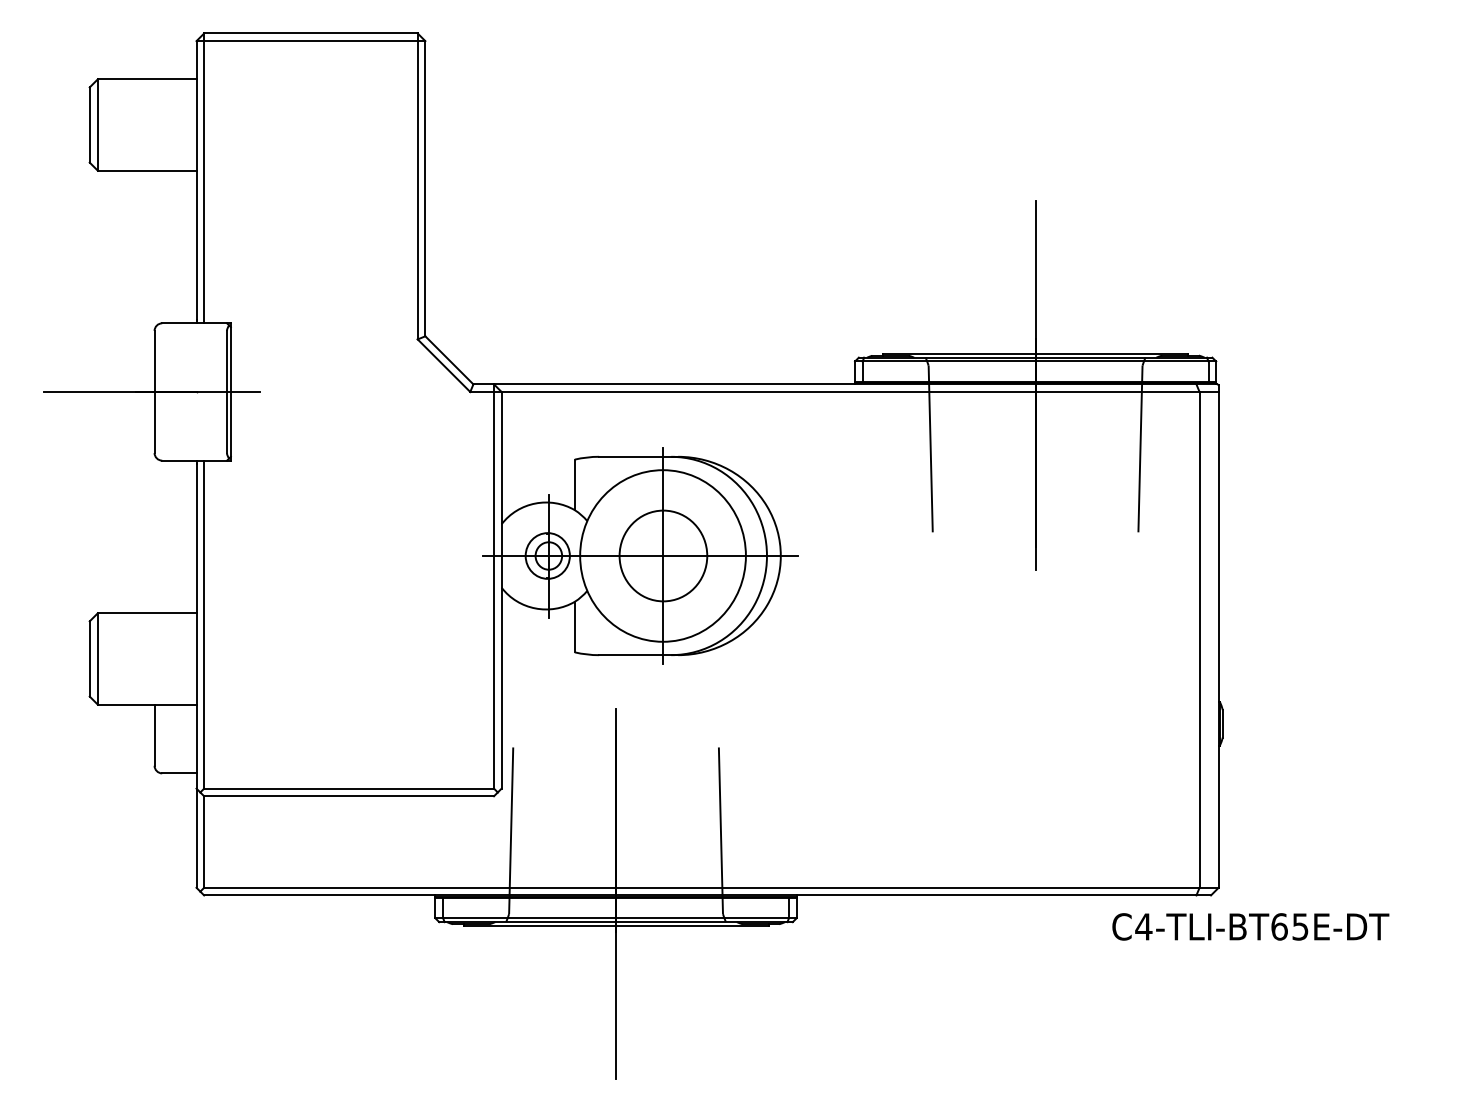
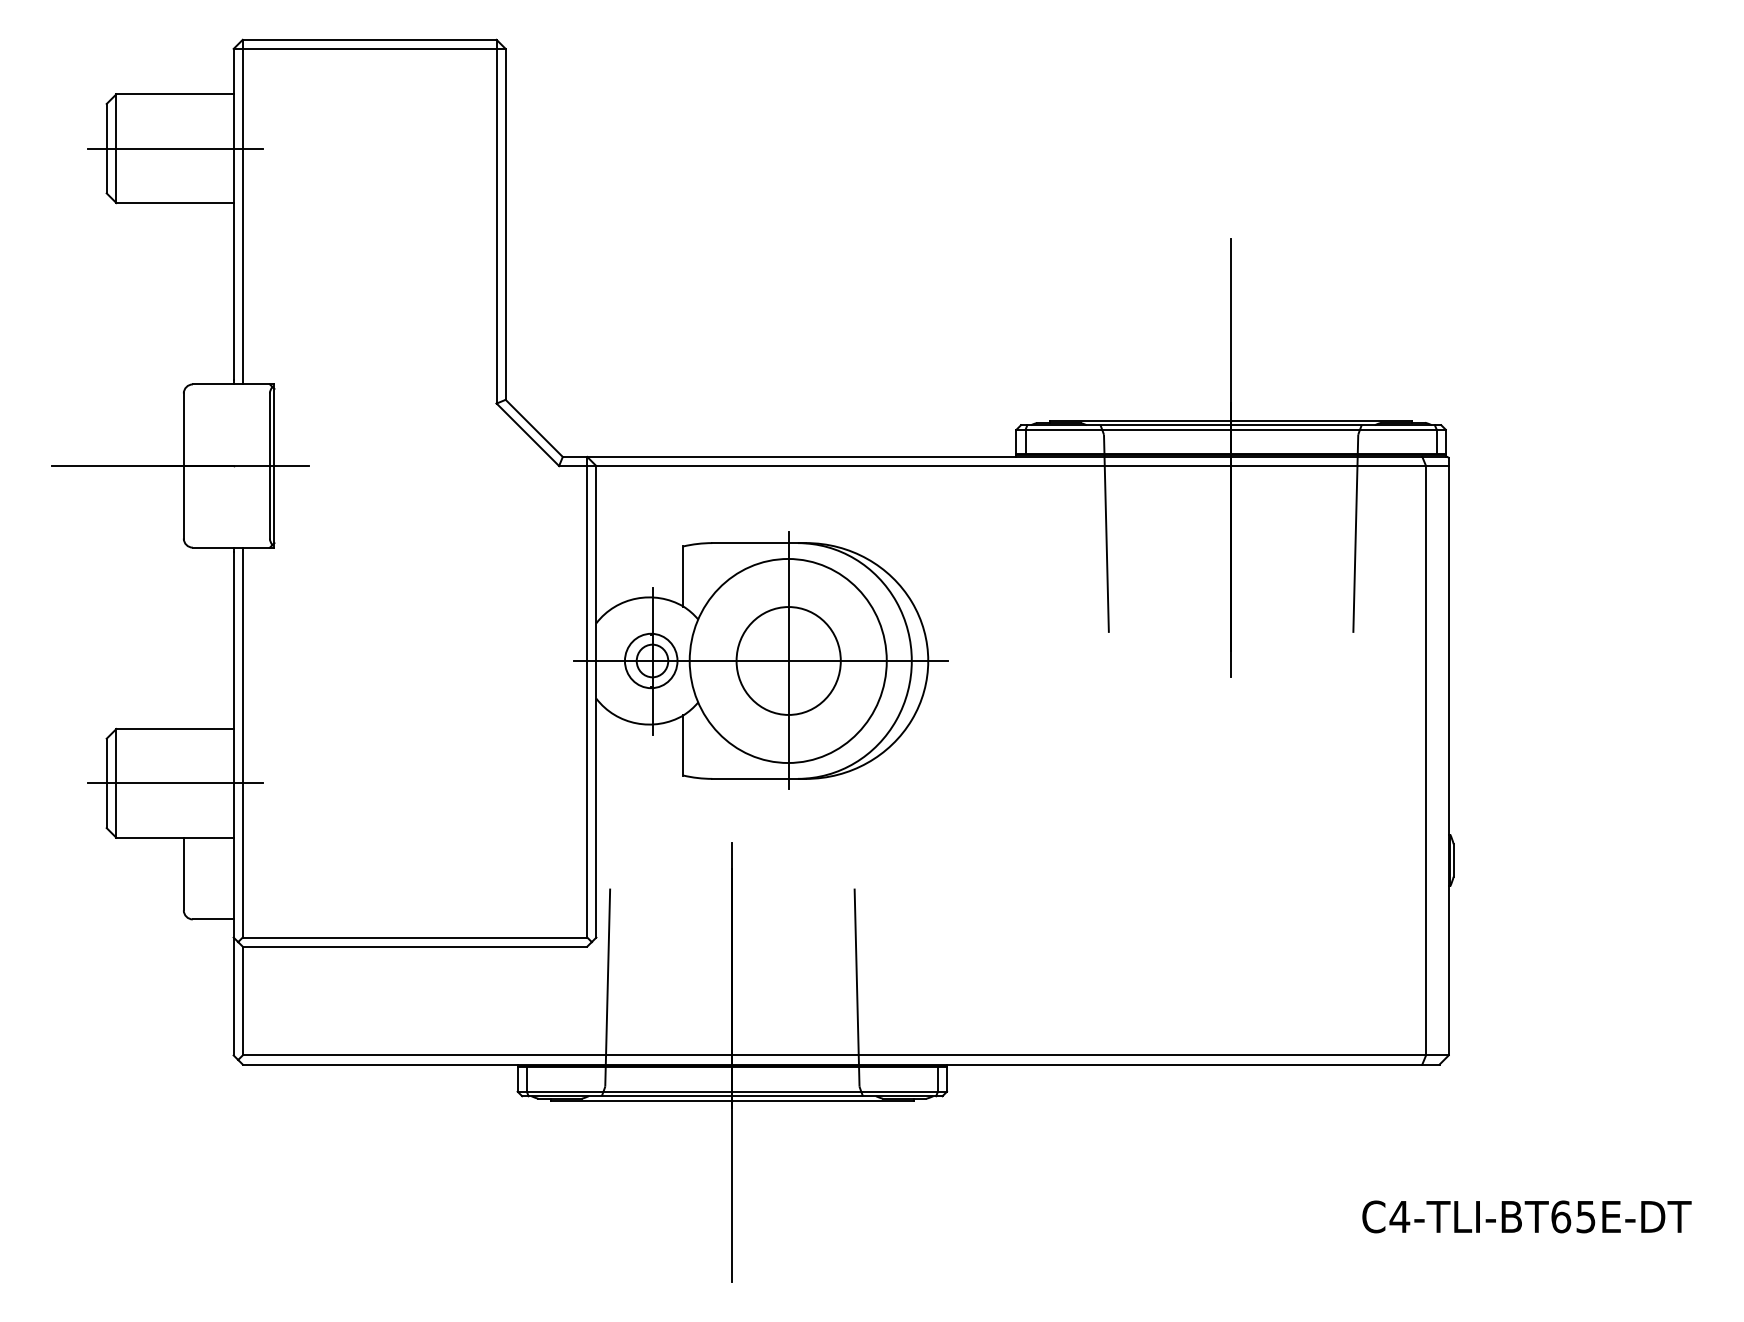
line: (147, 124) -> (175, 148), added
line: (147, 659) -> (175, 783), added
text: (1250, 926) -> (1526, 1216), moved

